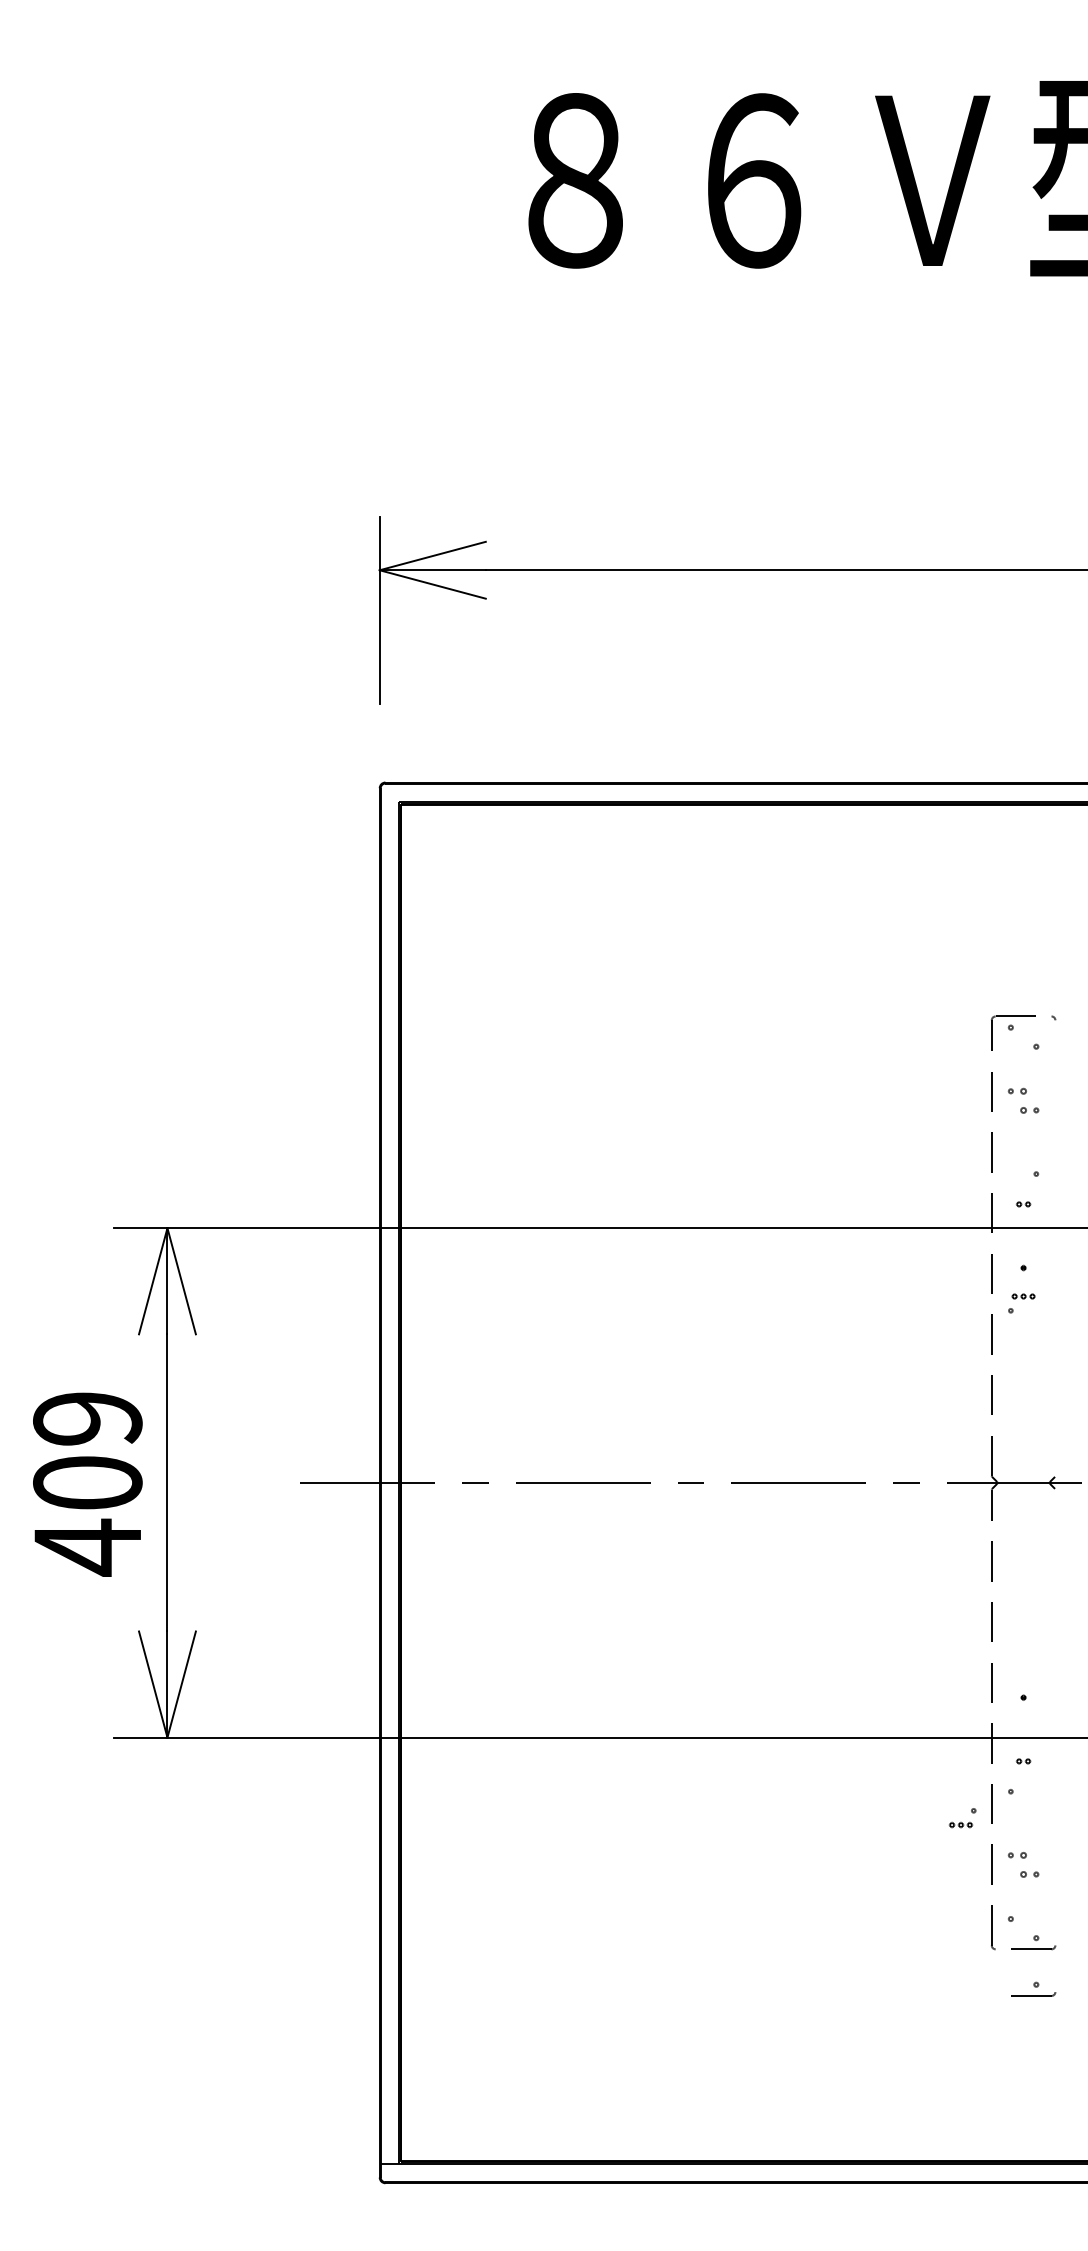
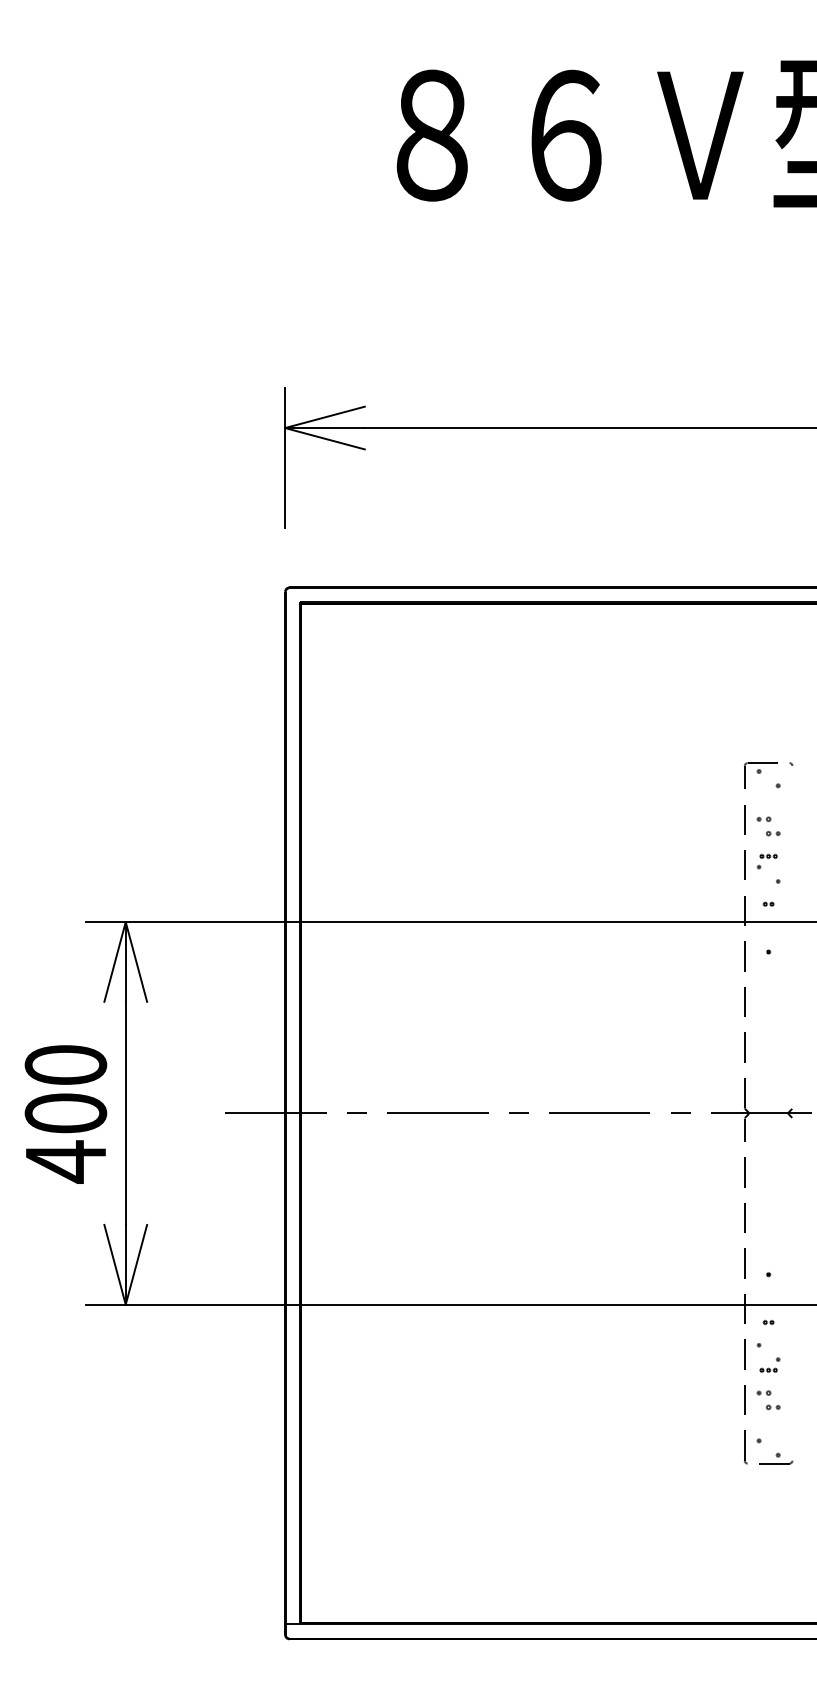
part: (1020, 1303) -> (766, 861), moved
text: (87, 1419) -> (65, 1065), 409 -> 400
part: (962, 1817) -> (769, 1364), moved
part: (1034, 1989) -> (776, 1493), removed

